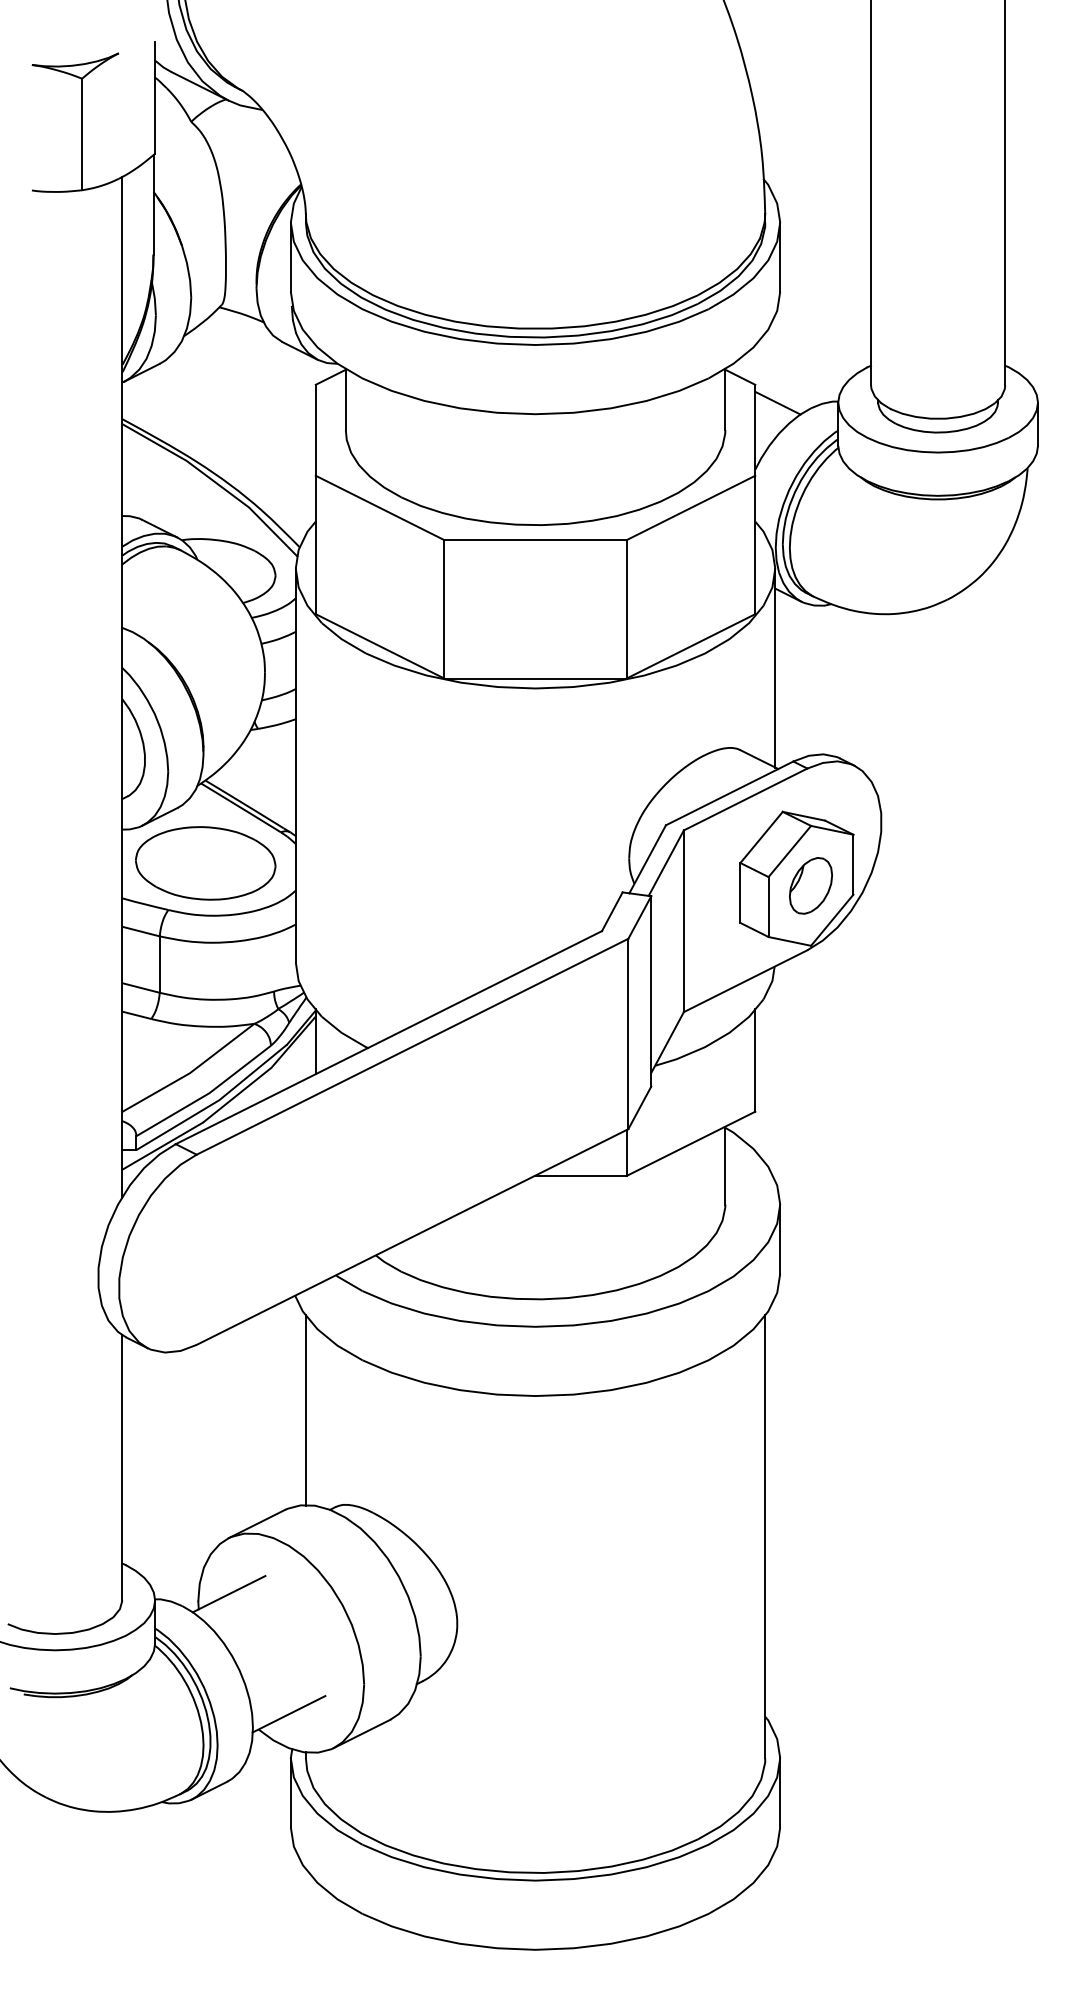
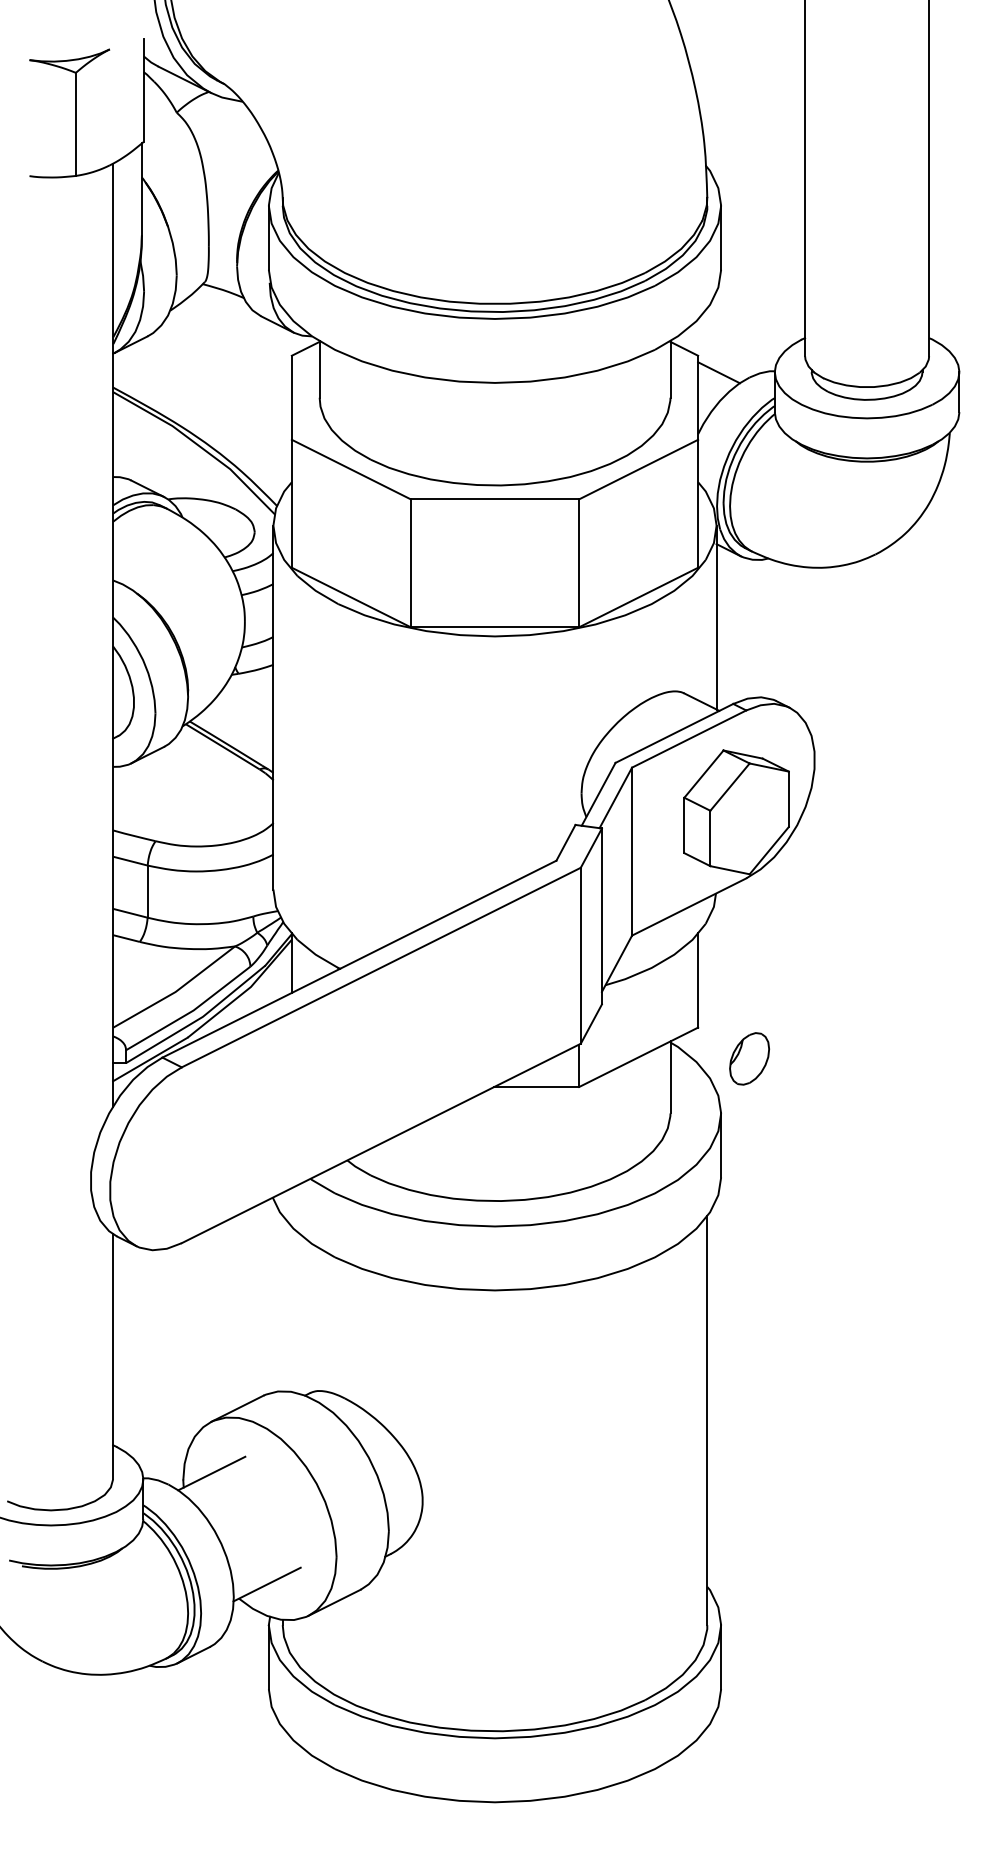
part: (205, 862) -> (189, 797), removed
part: (810, 885) -> (749, 1058), moved
line: (305, 1410) -> (282, 1303), removed

